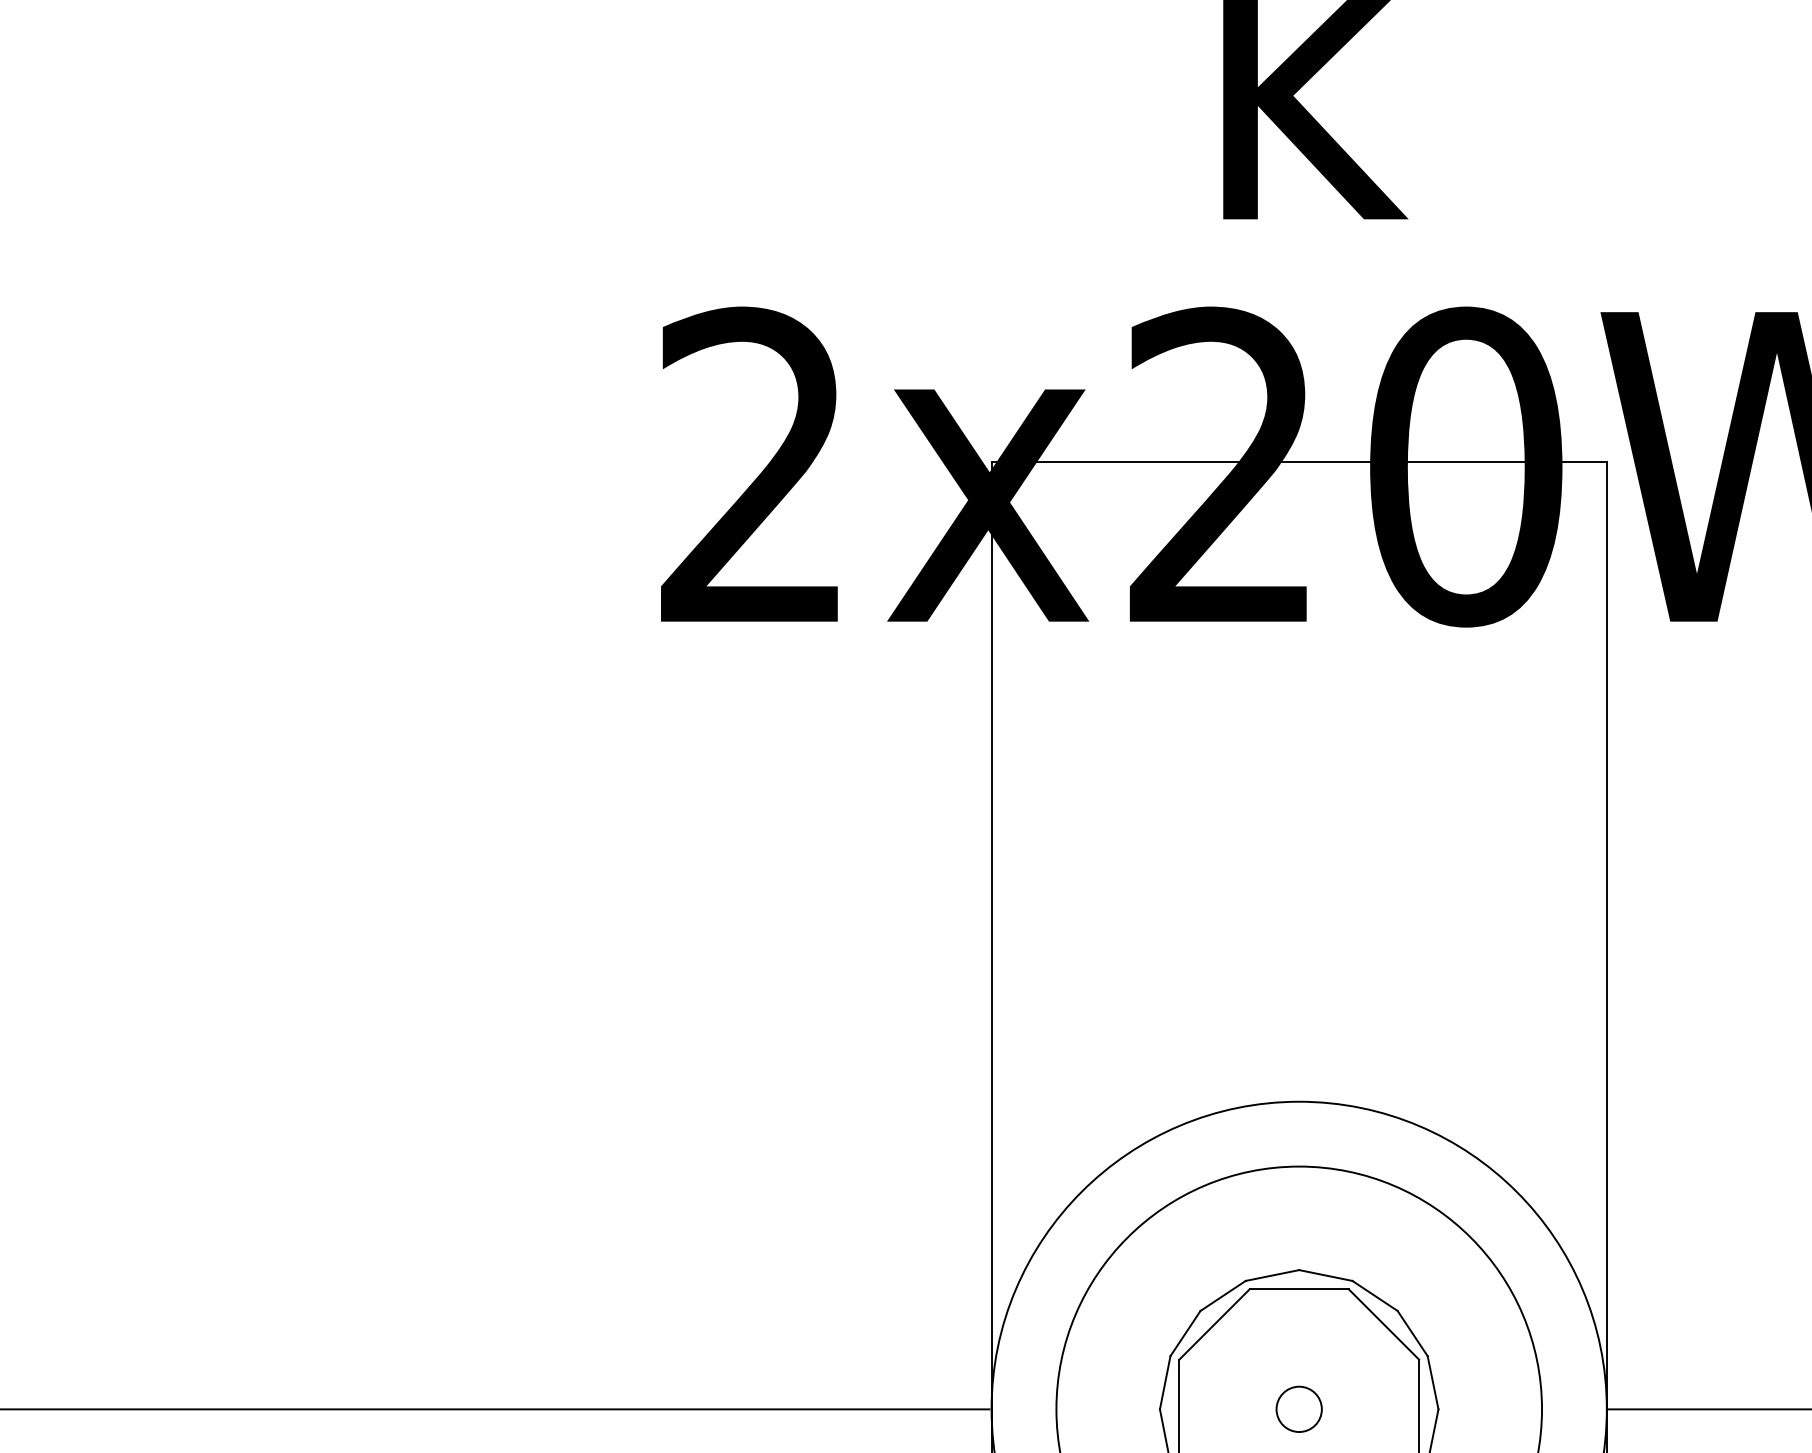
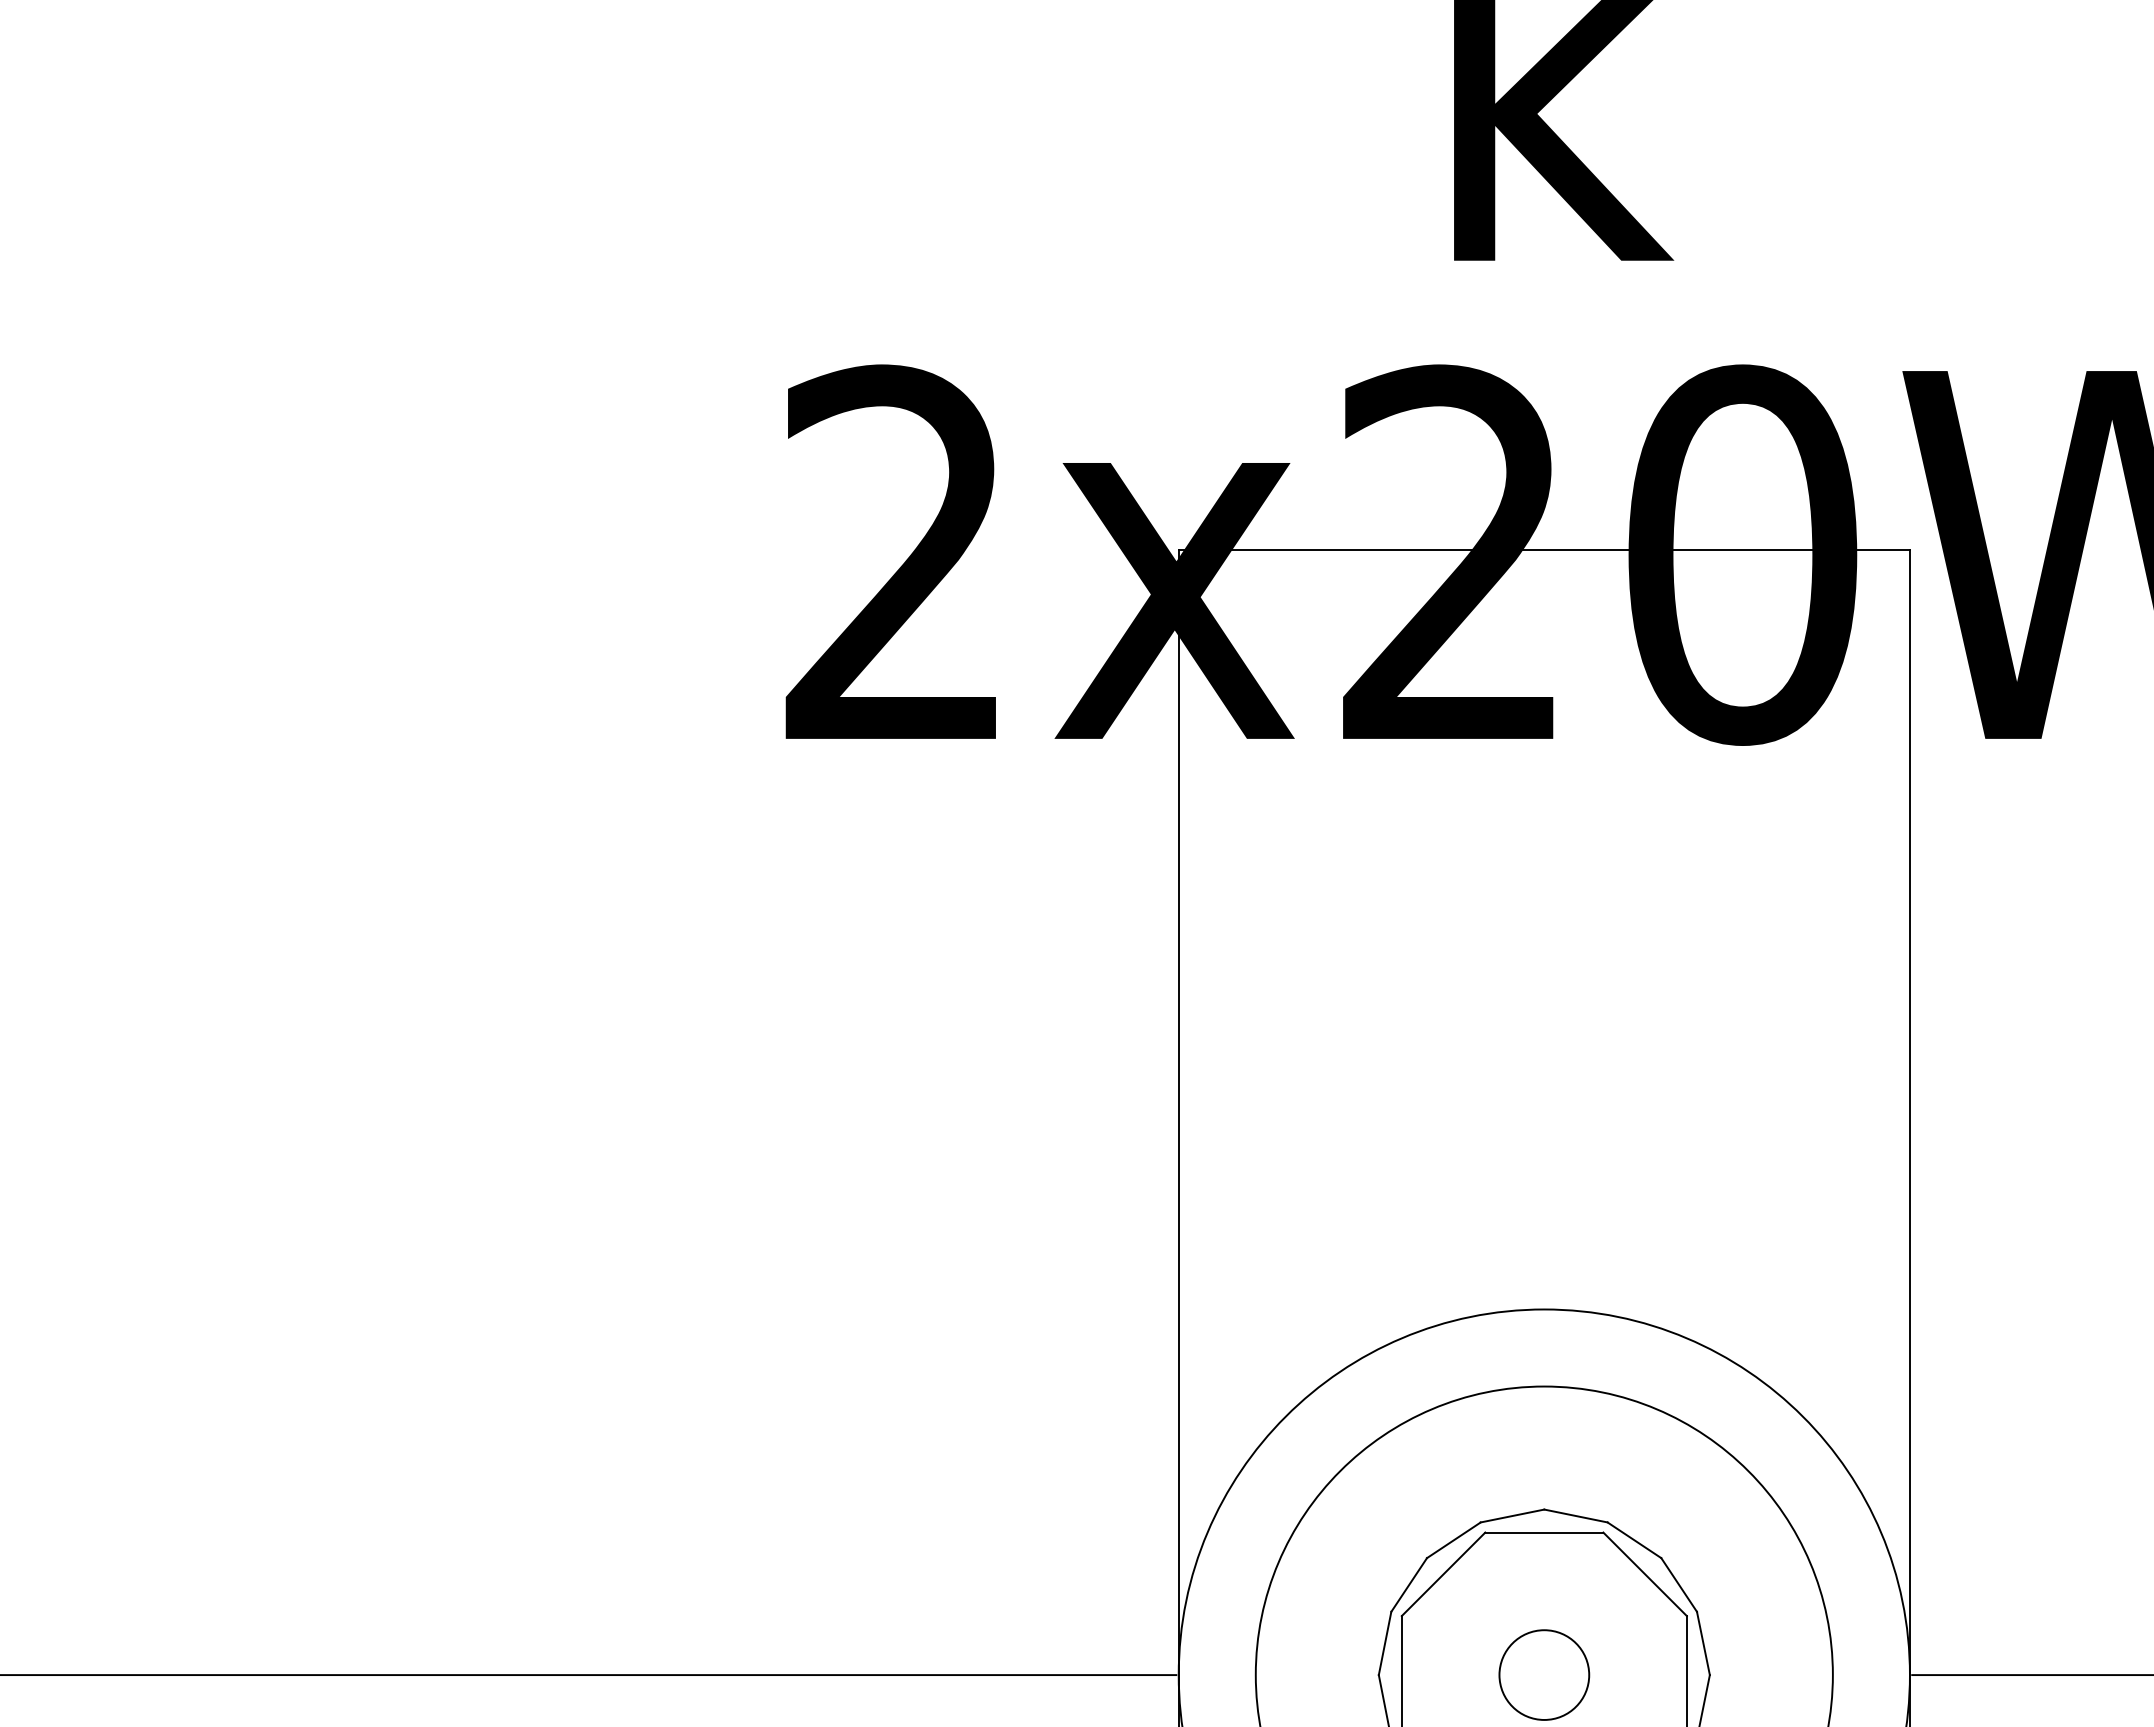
circle: (1299, 1408) -> (1544, 1674), size x1.67

